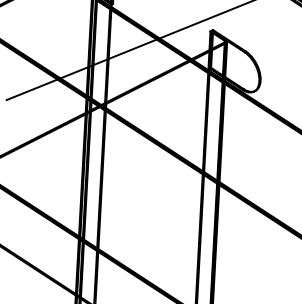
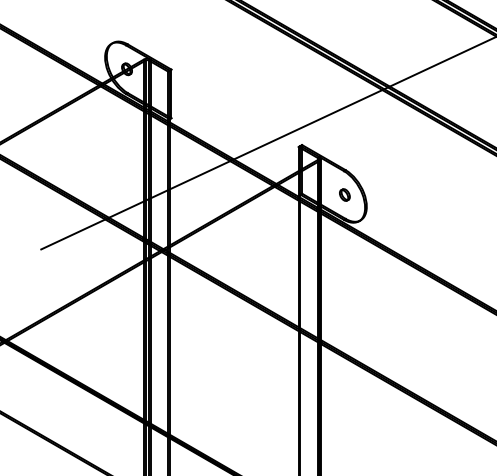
part: (243, 70) -> (344, 194), added

